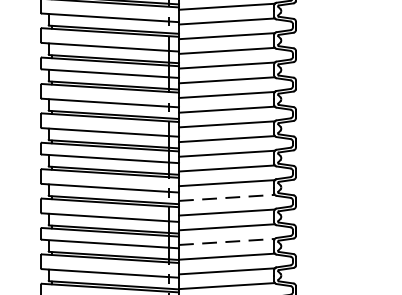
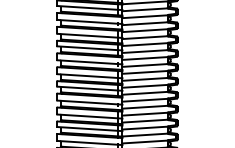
line: (227, 198) -> (145, 107), dashed -> solid
line: (227, 242) -> (145, 128), dashed -> solid

